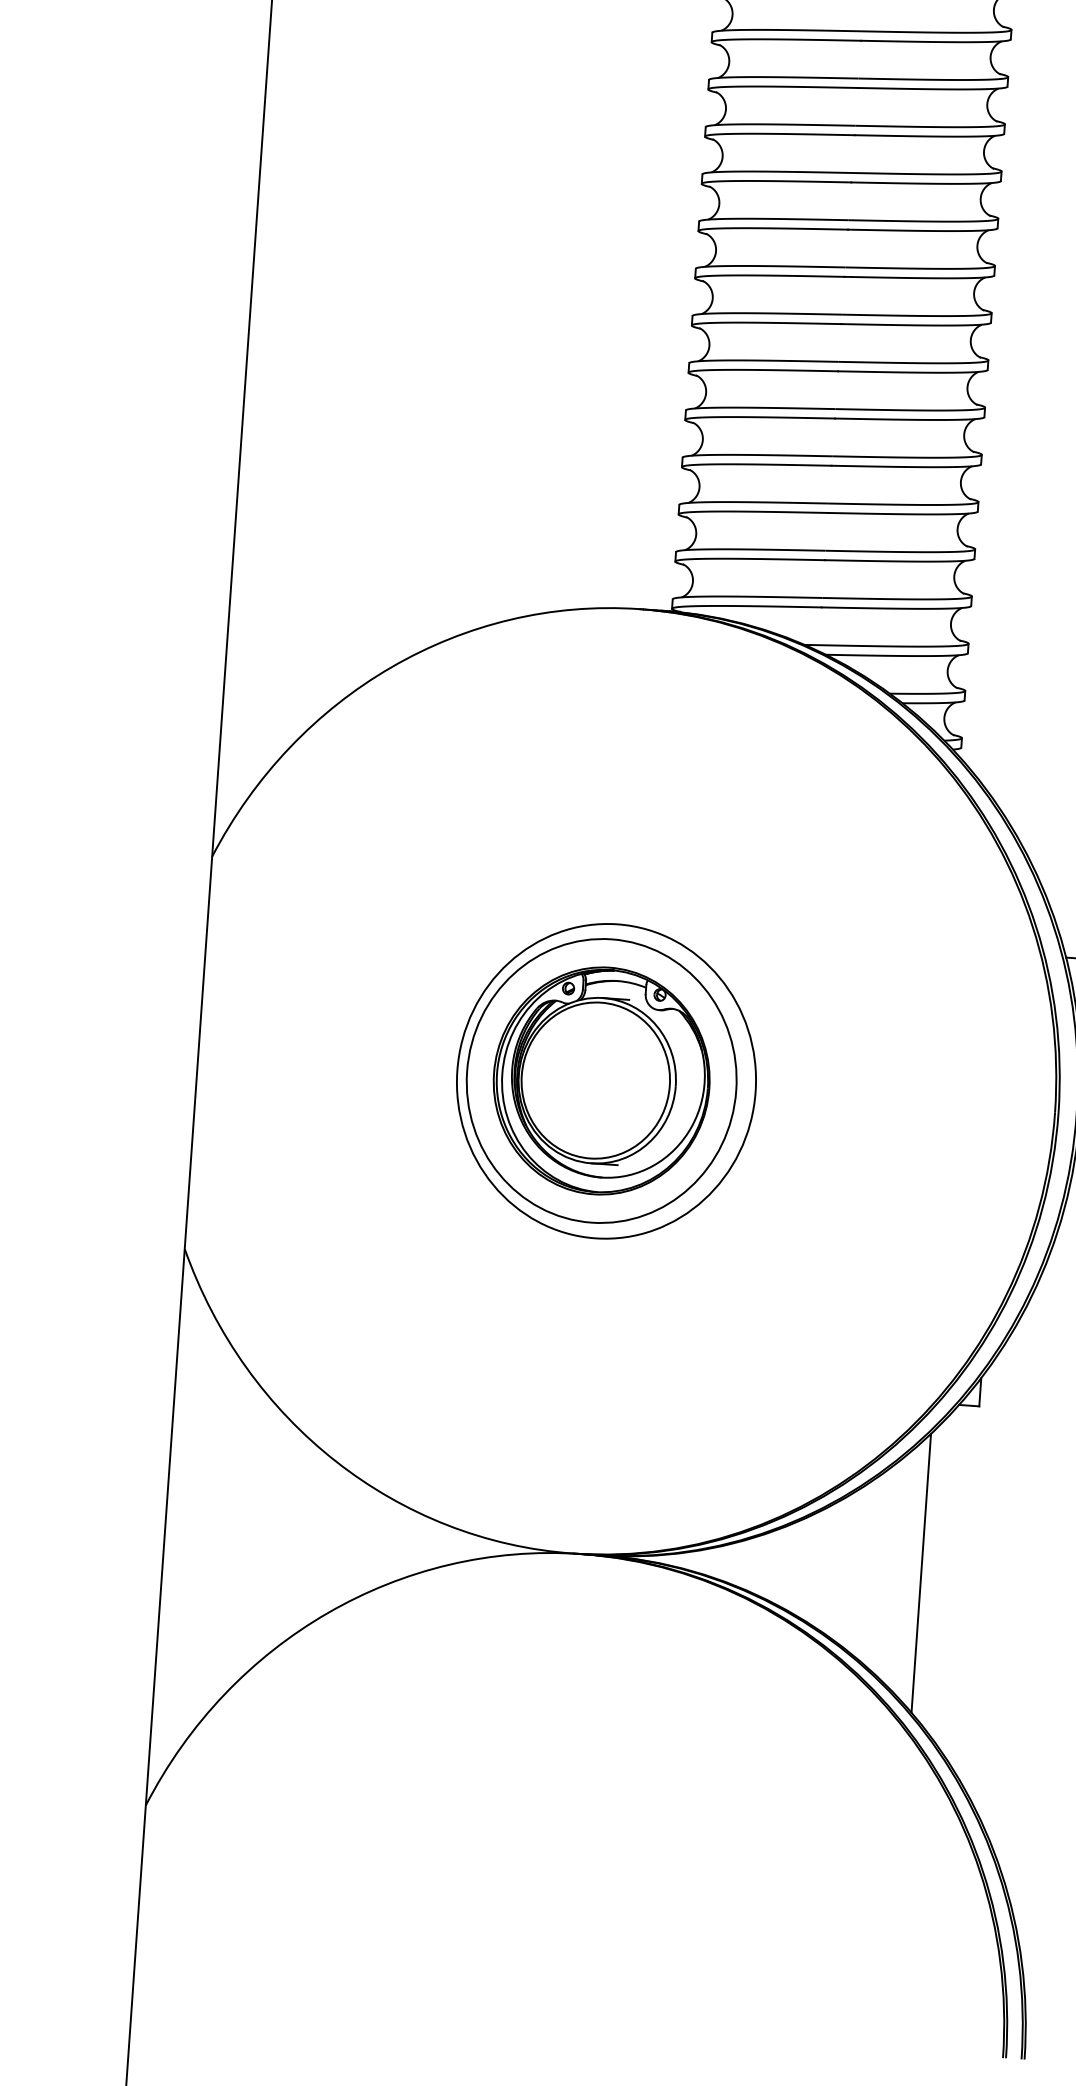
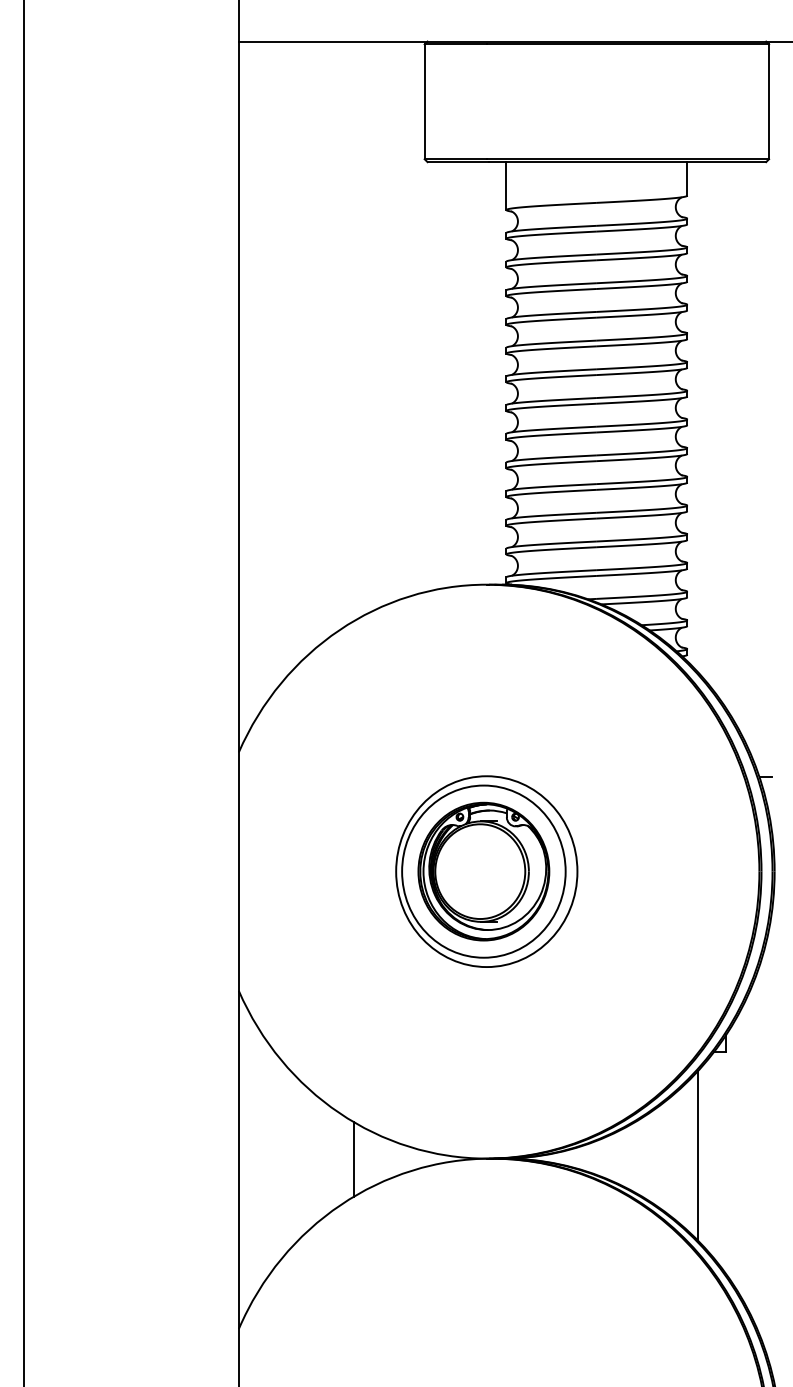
line: (354, 1539) -> (353, 1159), added

